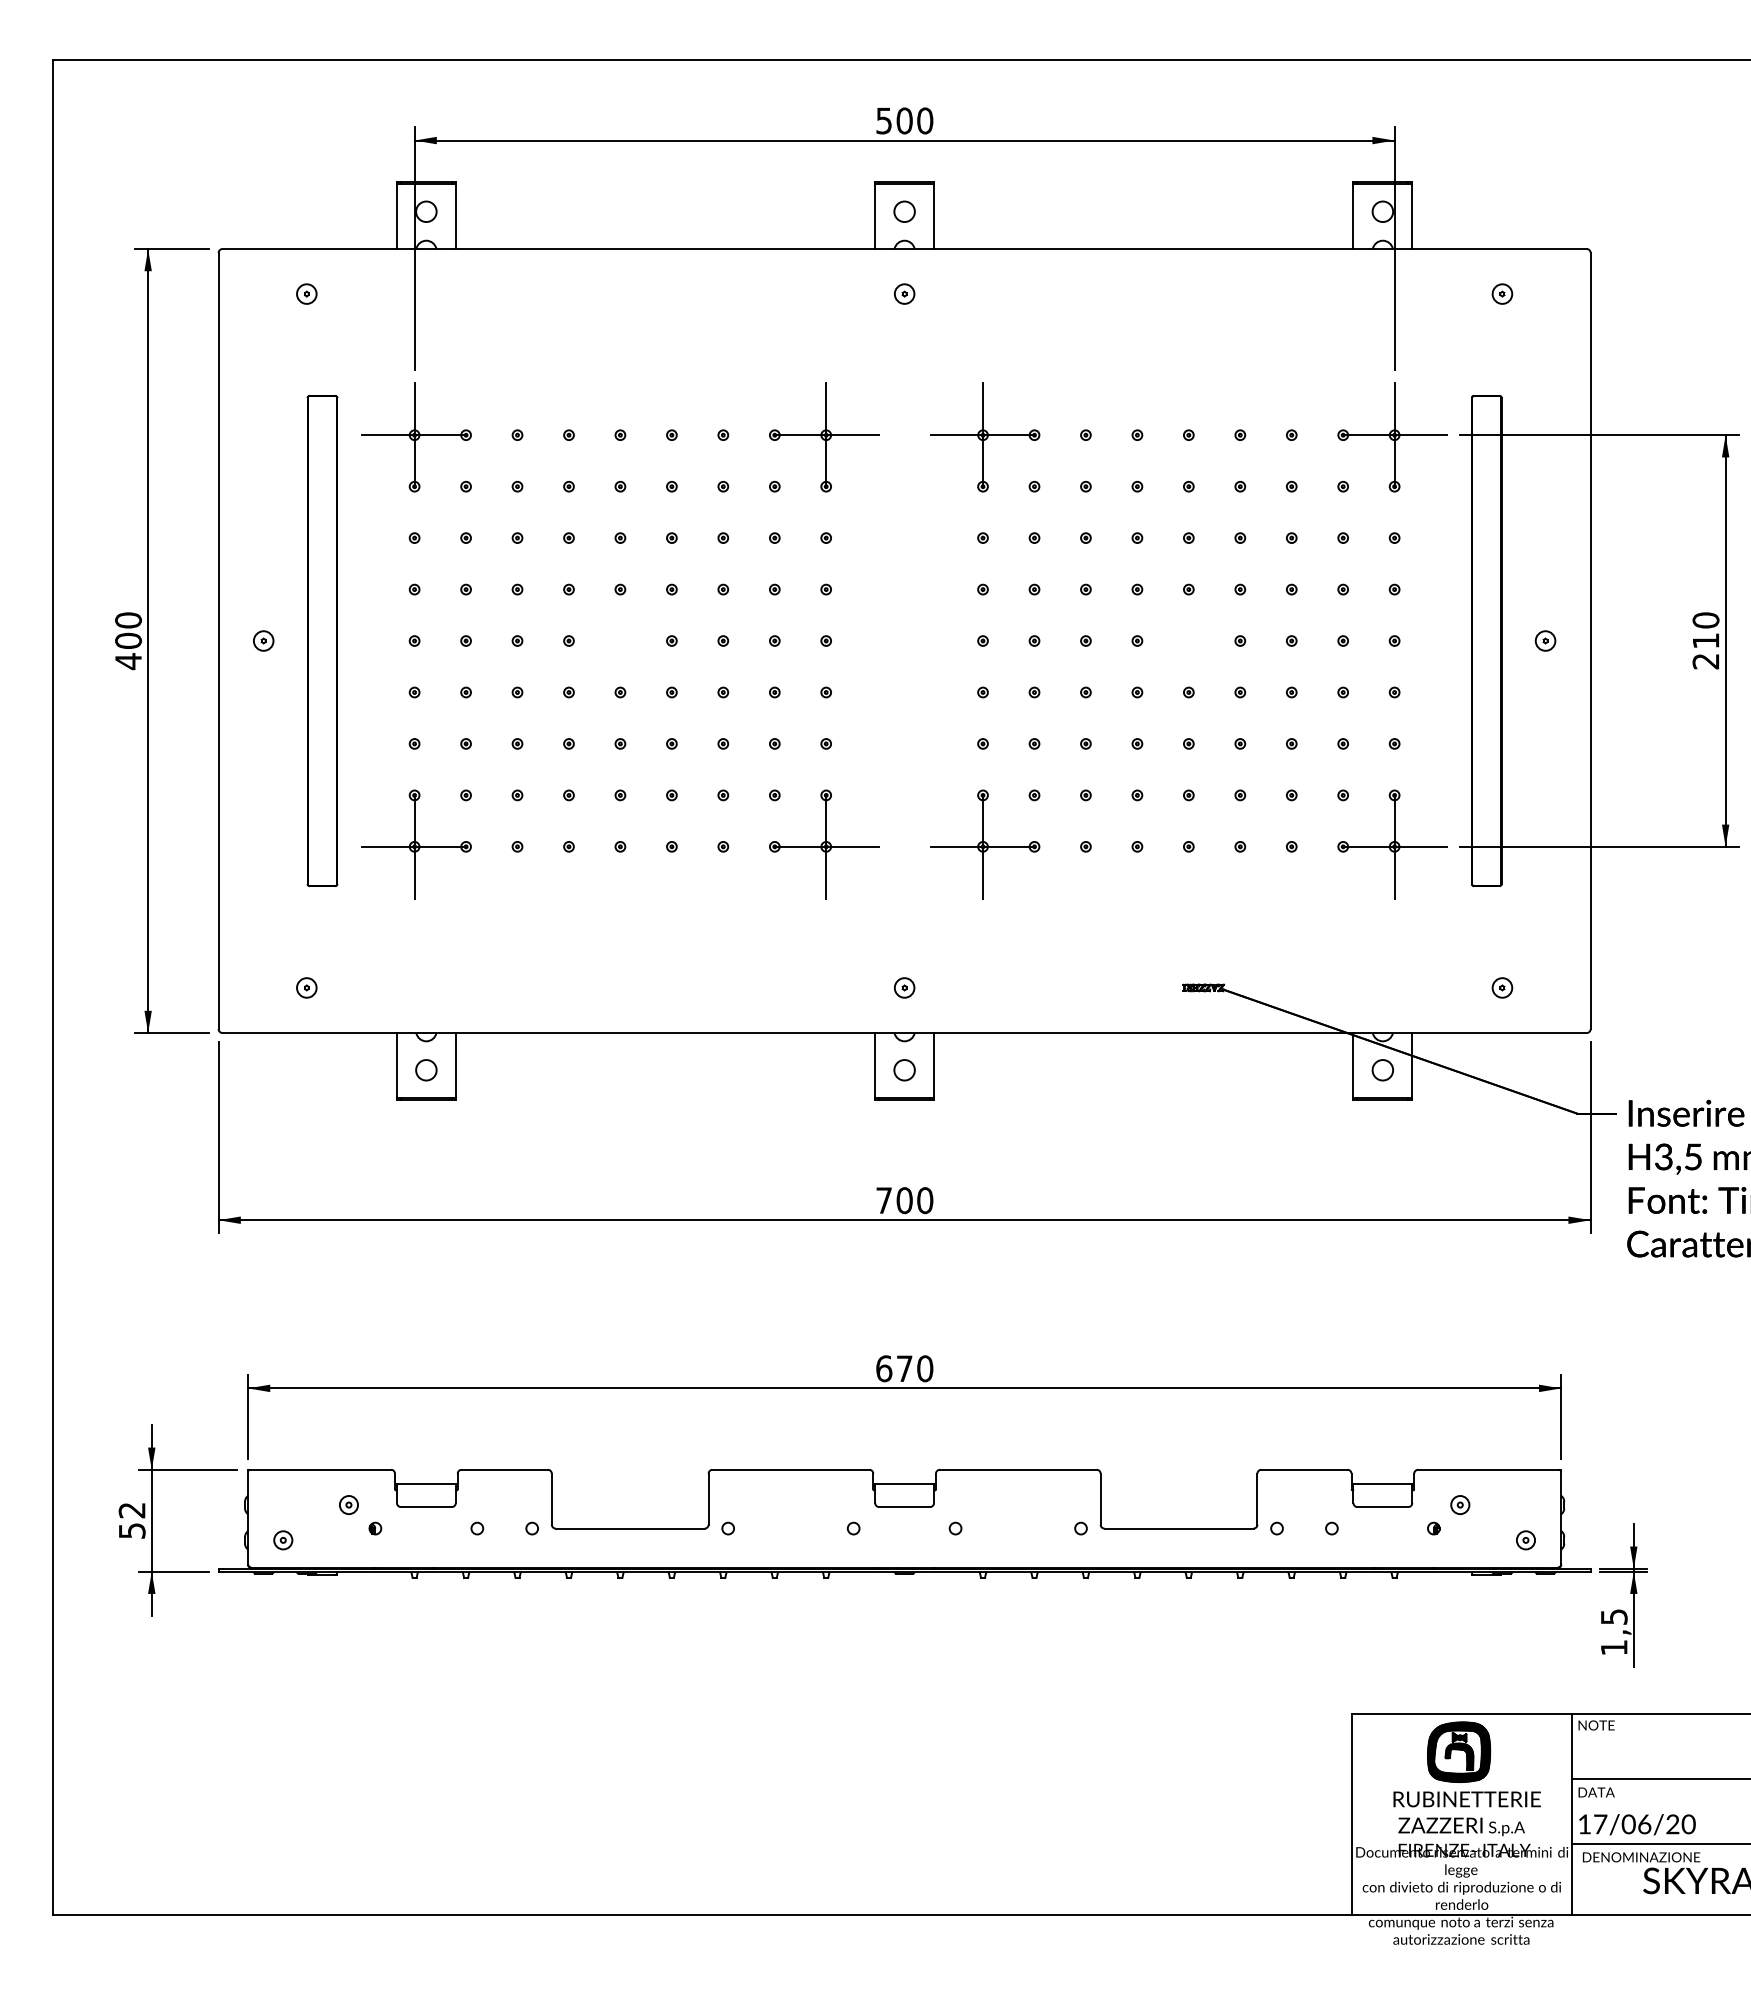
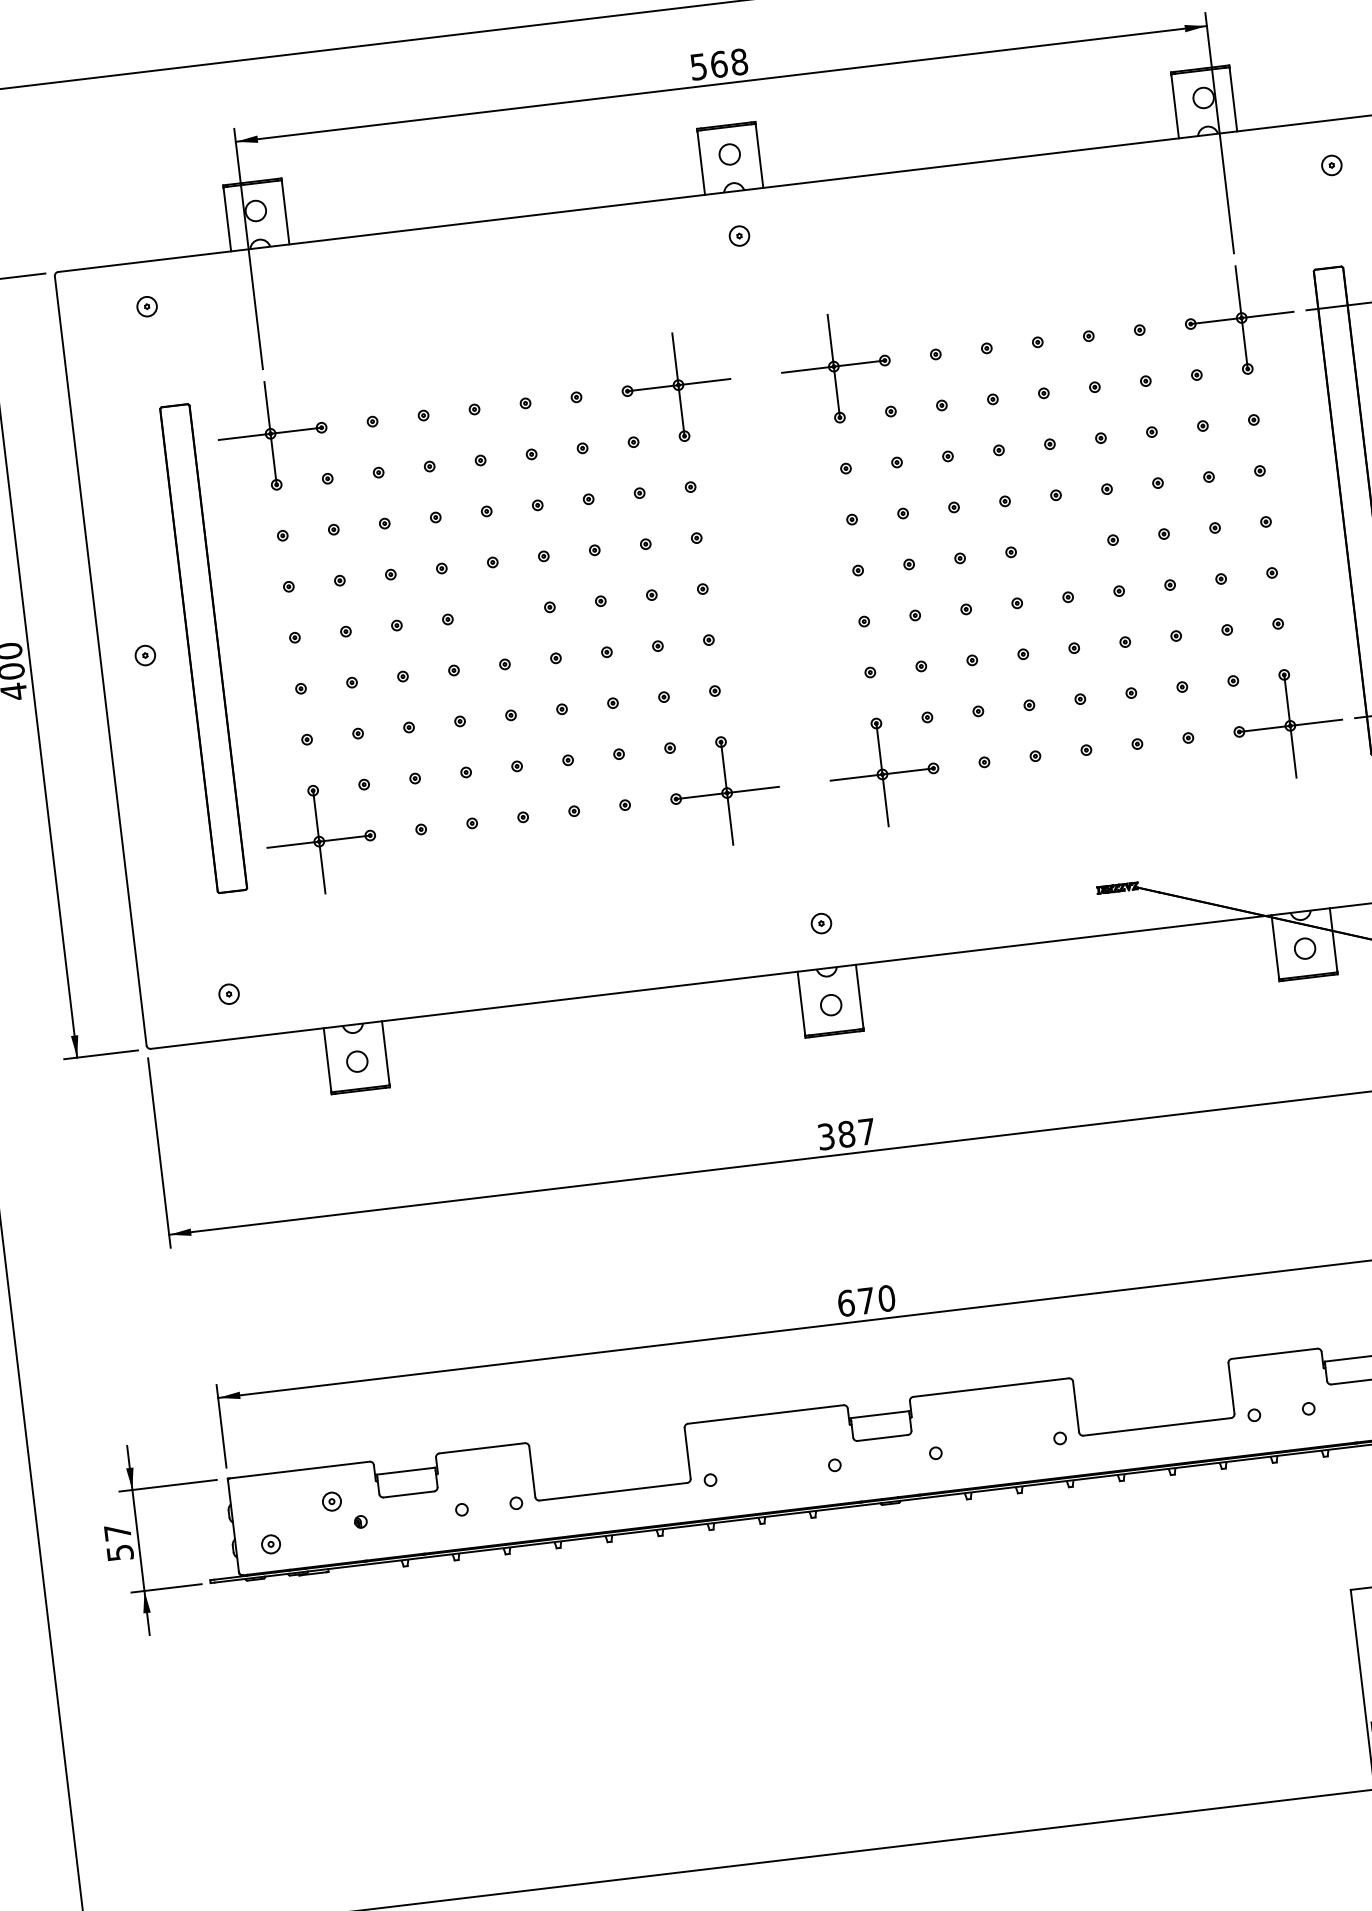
text: (914, 120) -> (728, 62), 500 -> 568
text: (904, 1200) -> (846, 1134), 700 -> 387
text: (131, 1510) -> (117, 1532), 52 -> 57

